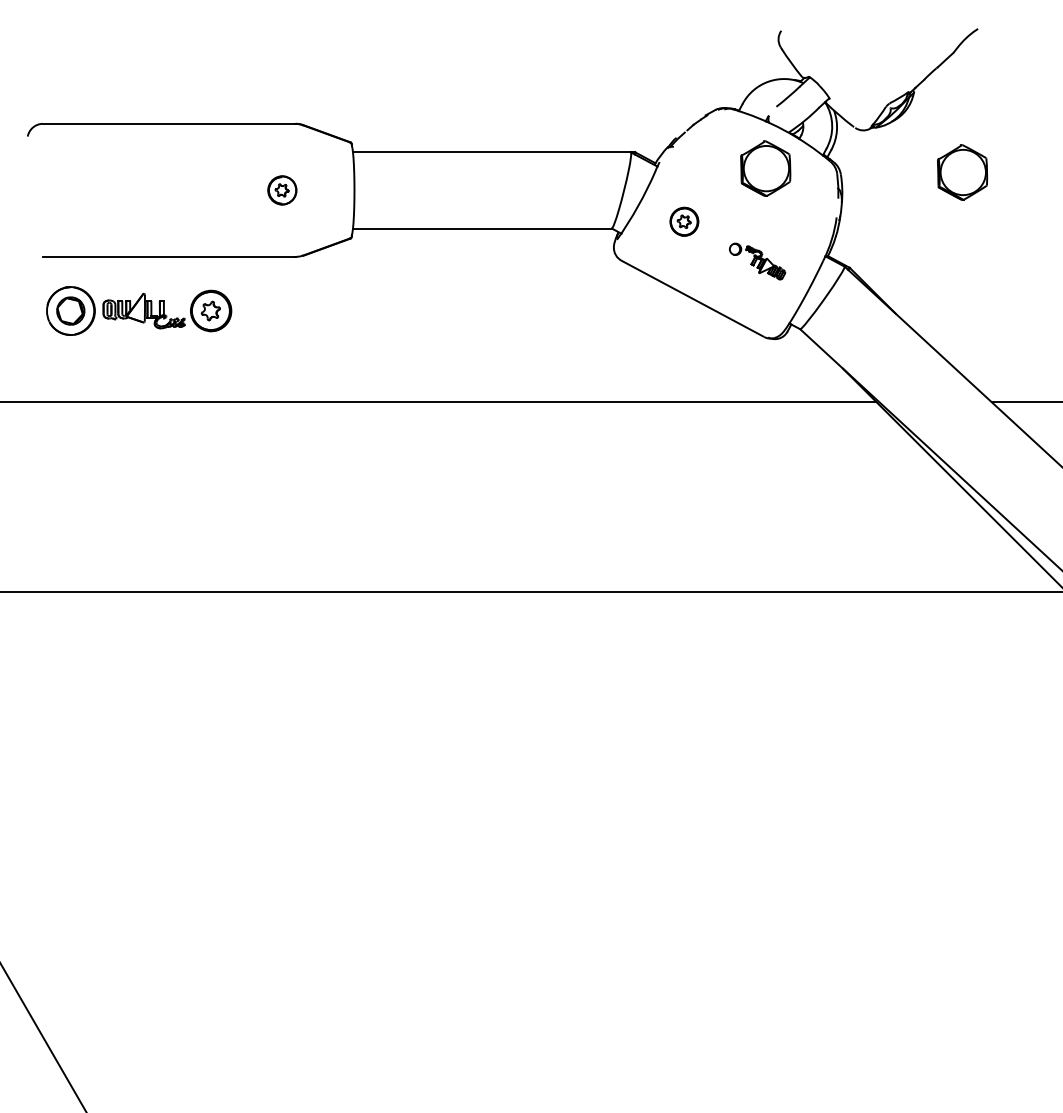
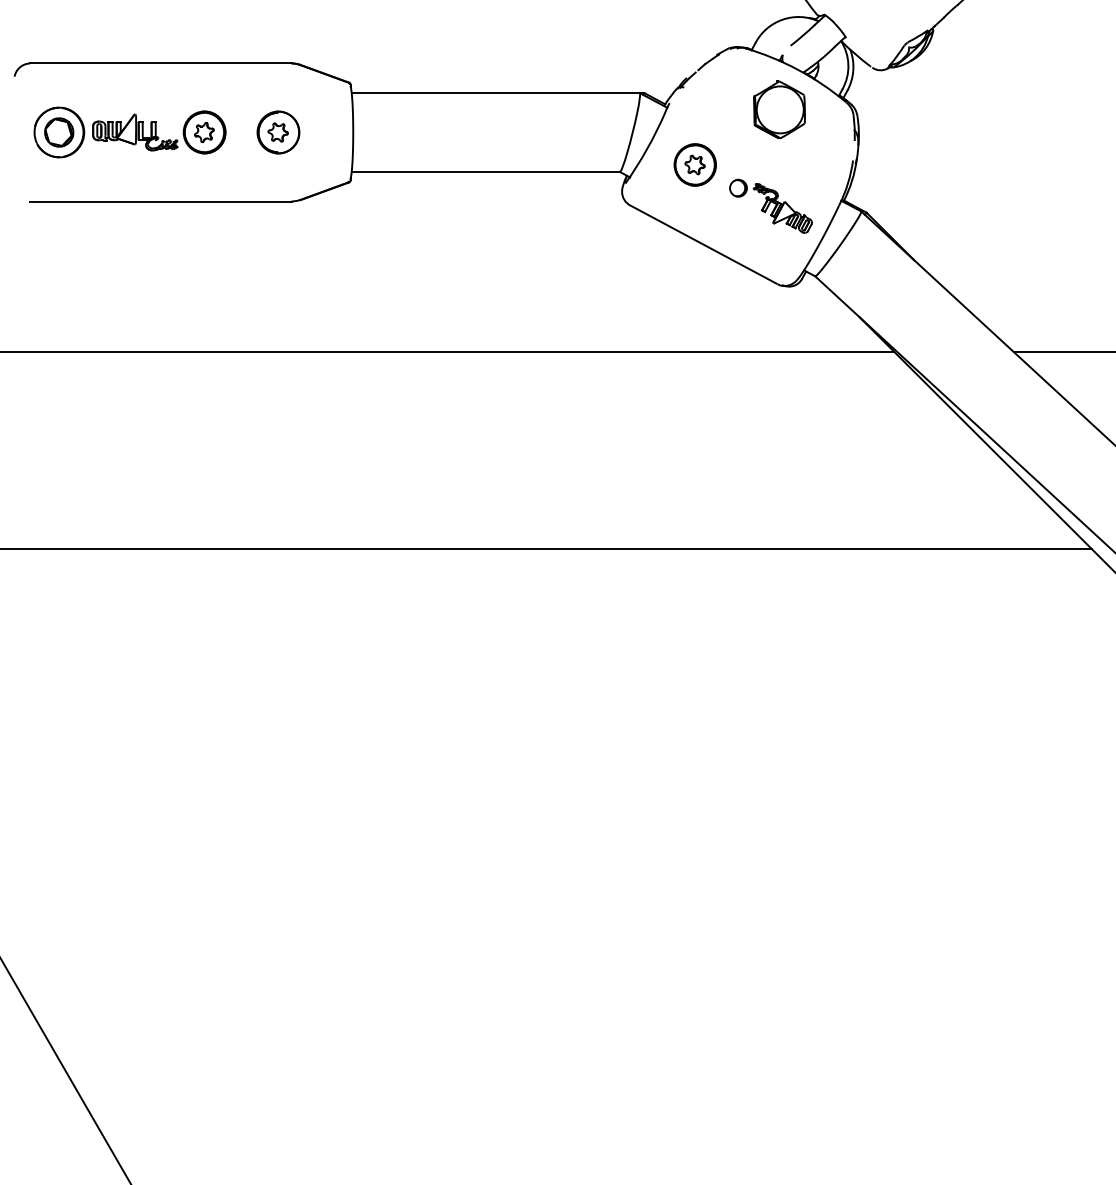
part: (962, 172) -> (983, 113), removed
part: (282, 190) -> (278, 132), size x1.43
part: (683, 221) -> (694, 164), size x1.43
part: (757, 260) -> (770, 205), size x1.43
part: (138, 311) -> (129, 132), moved

